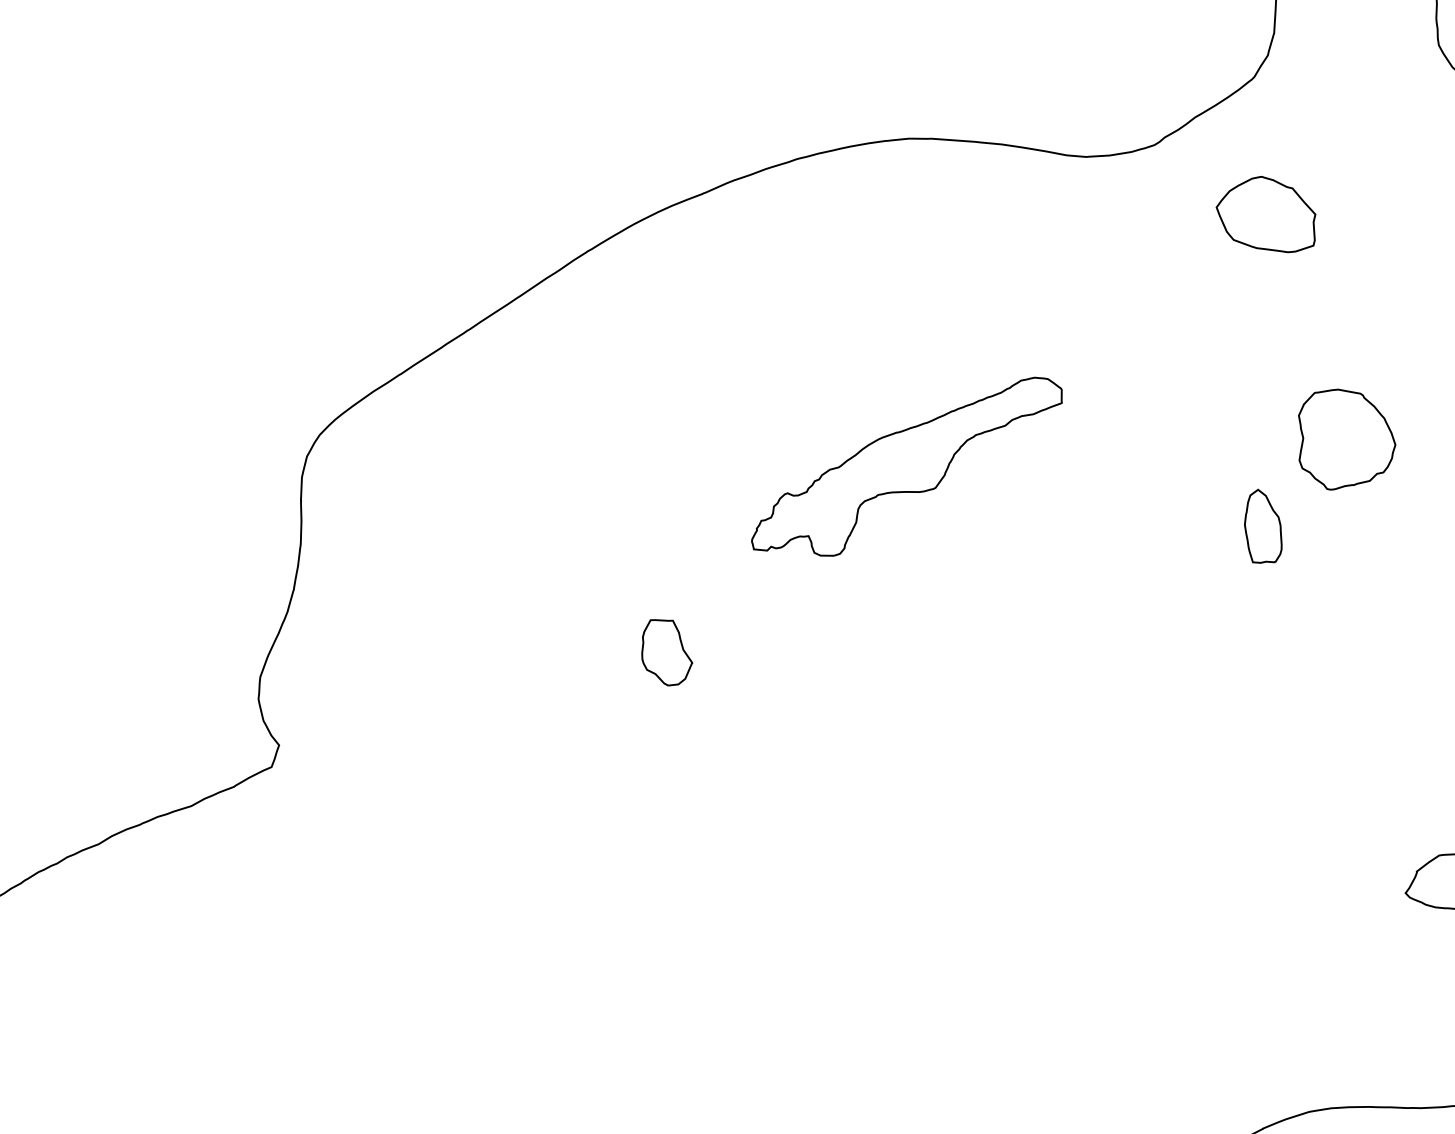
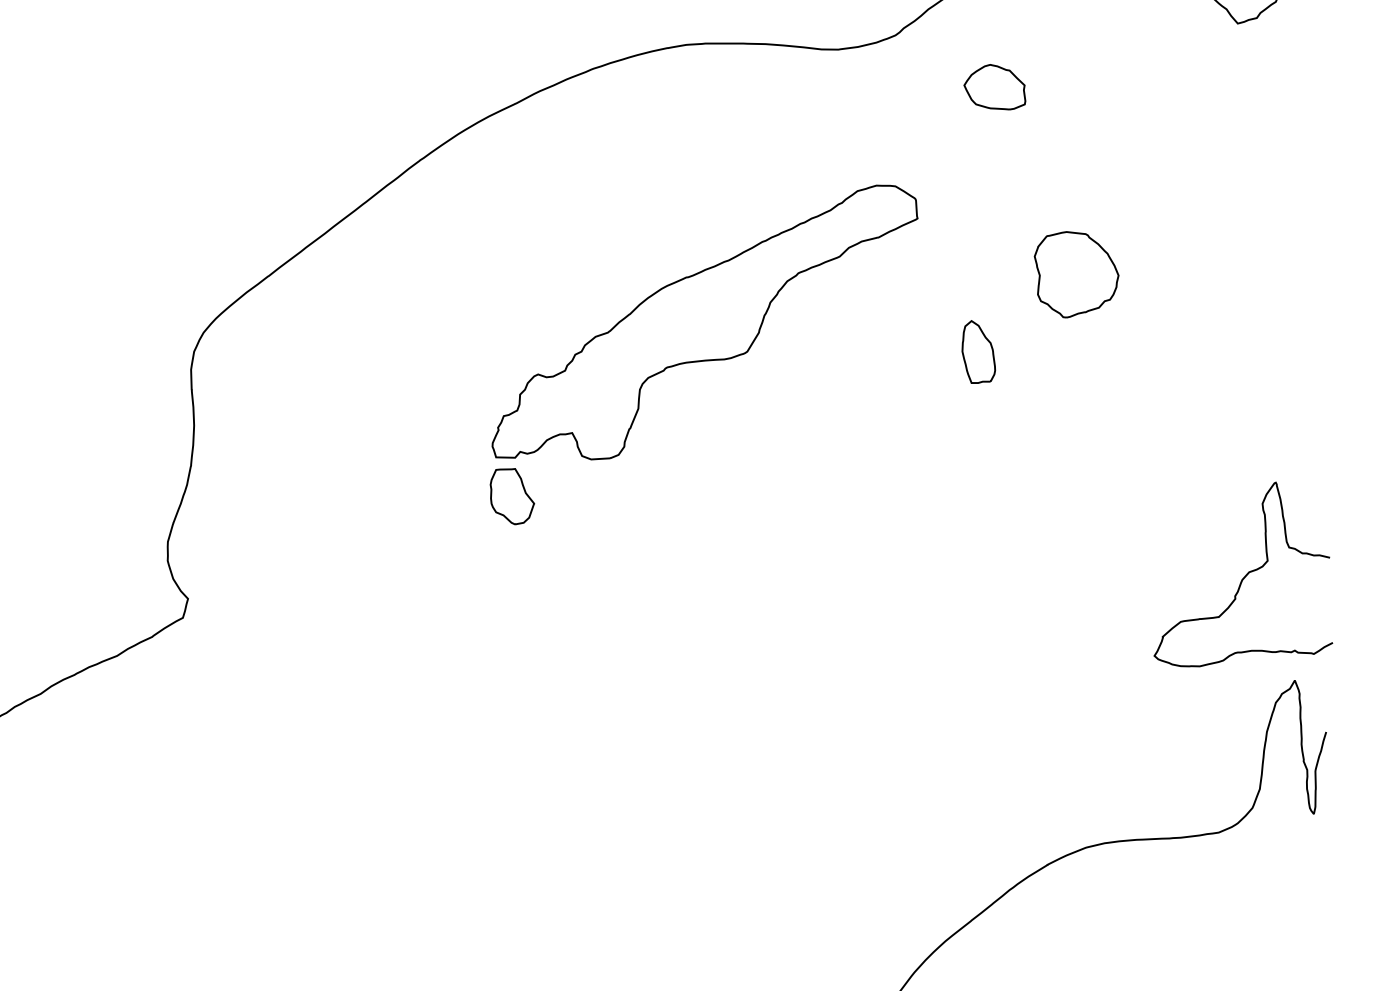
part: (1265, 214) -> (994, 87), size x0.71
part: (906, 465) -> (704, 322), size x1.67
part: (1263, 526) -> (978, 351), moved

